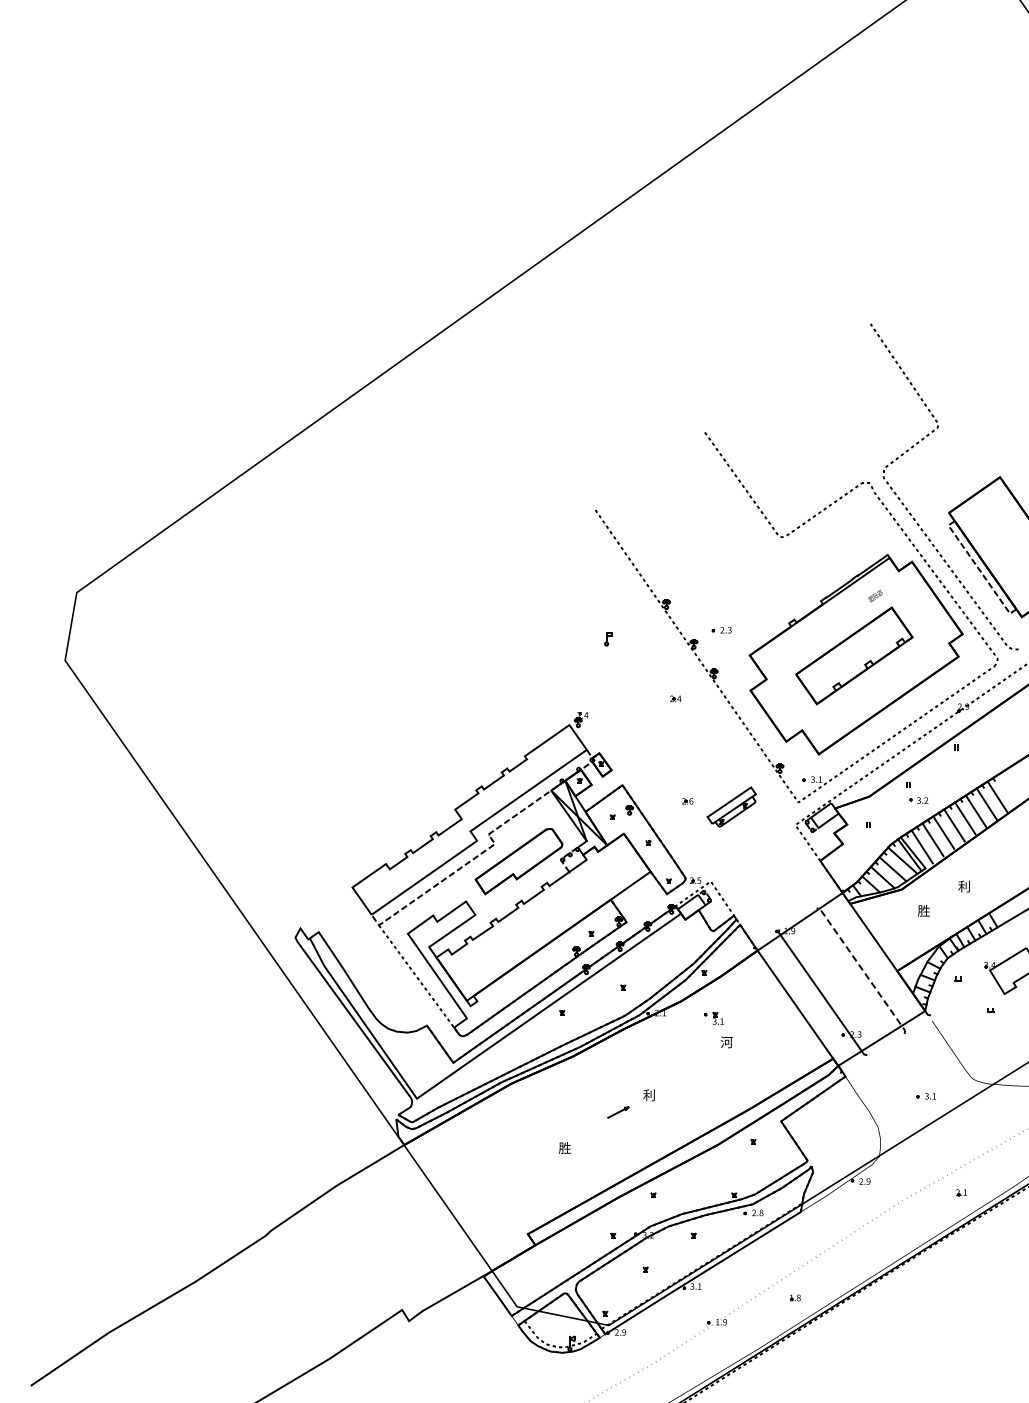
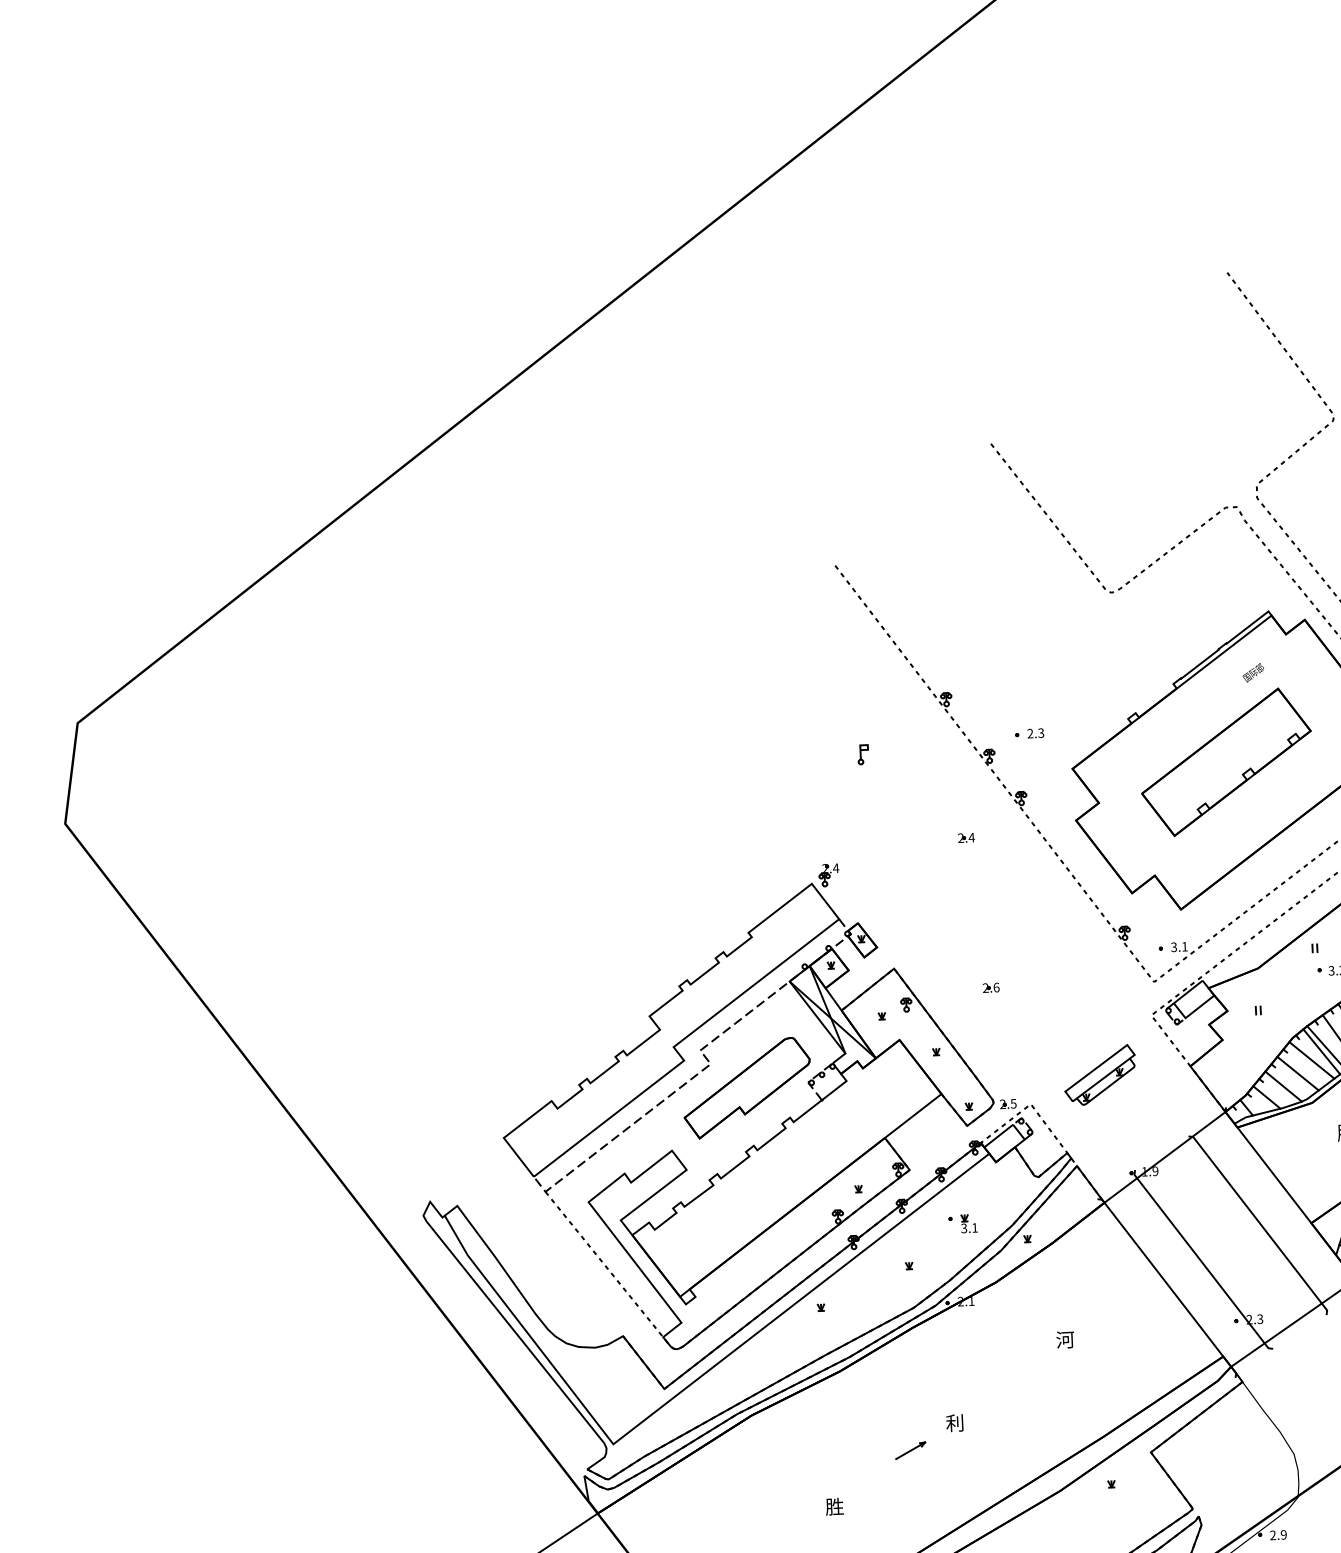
part: (731, 806) -> (1099, 1074), moved
line: (862, 969) -> (1260, 1223), dashed -> solid
part: (713, 1017) -> (962, 1222), moved

